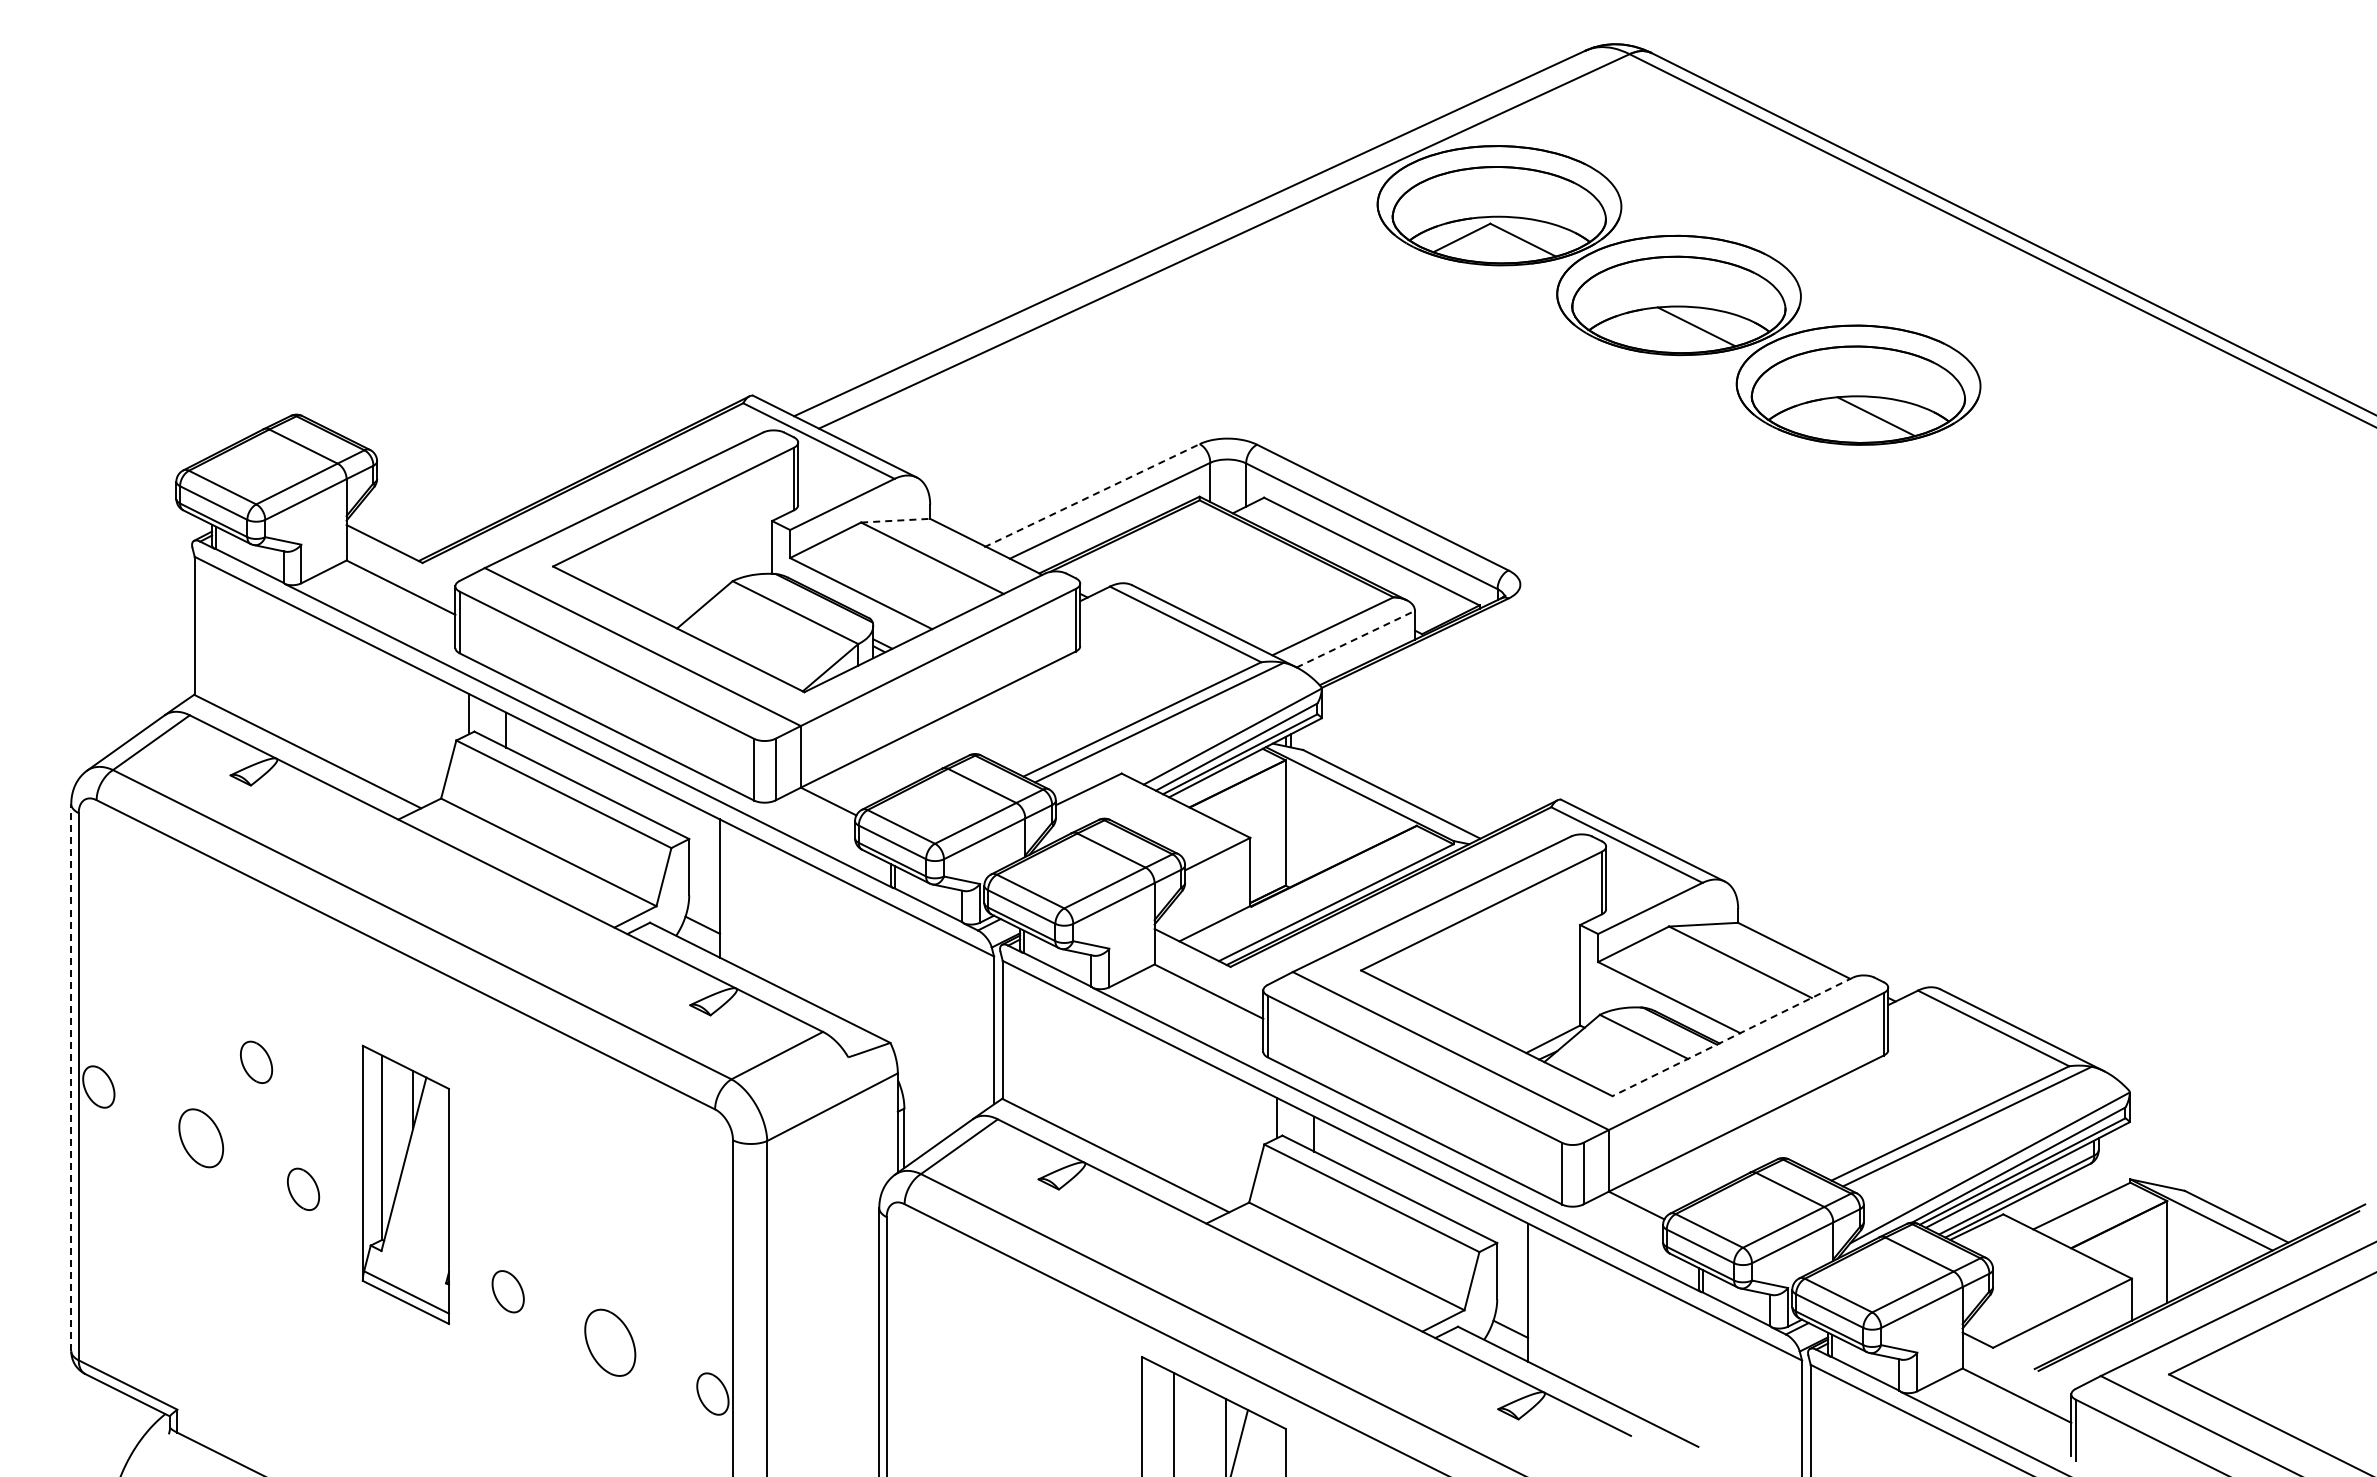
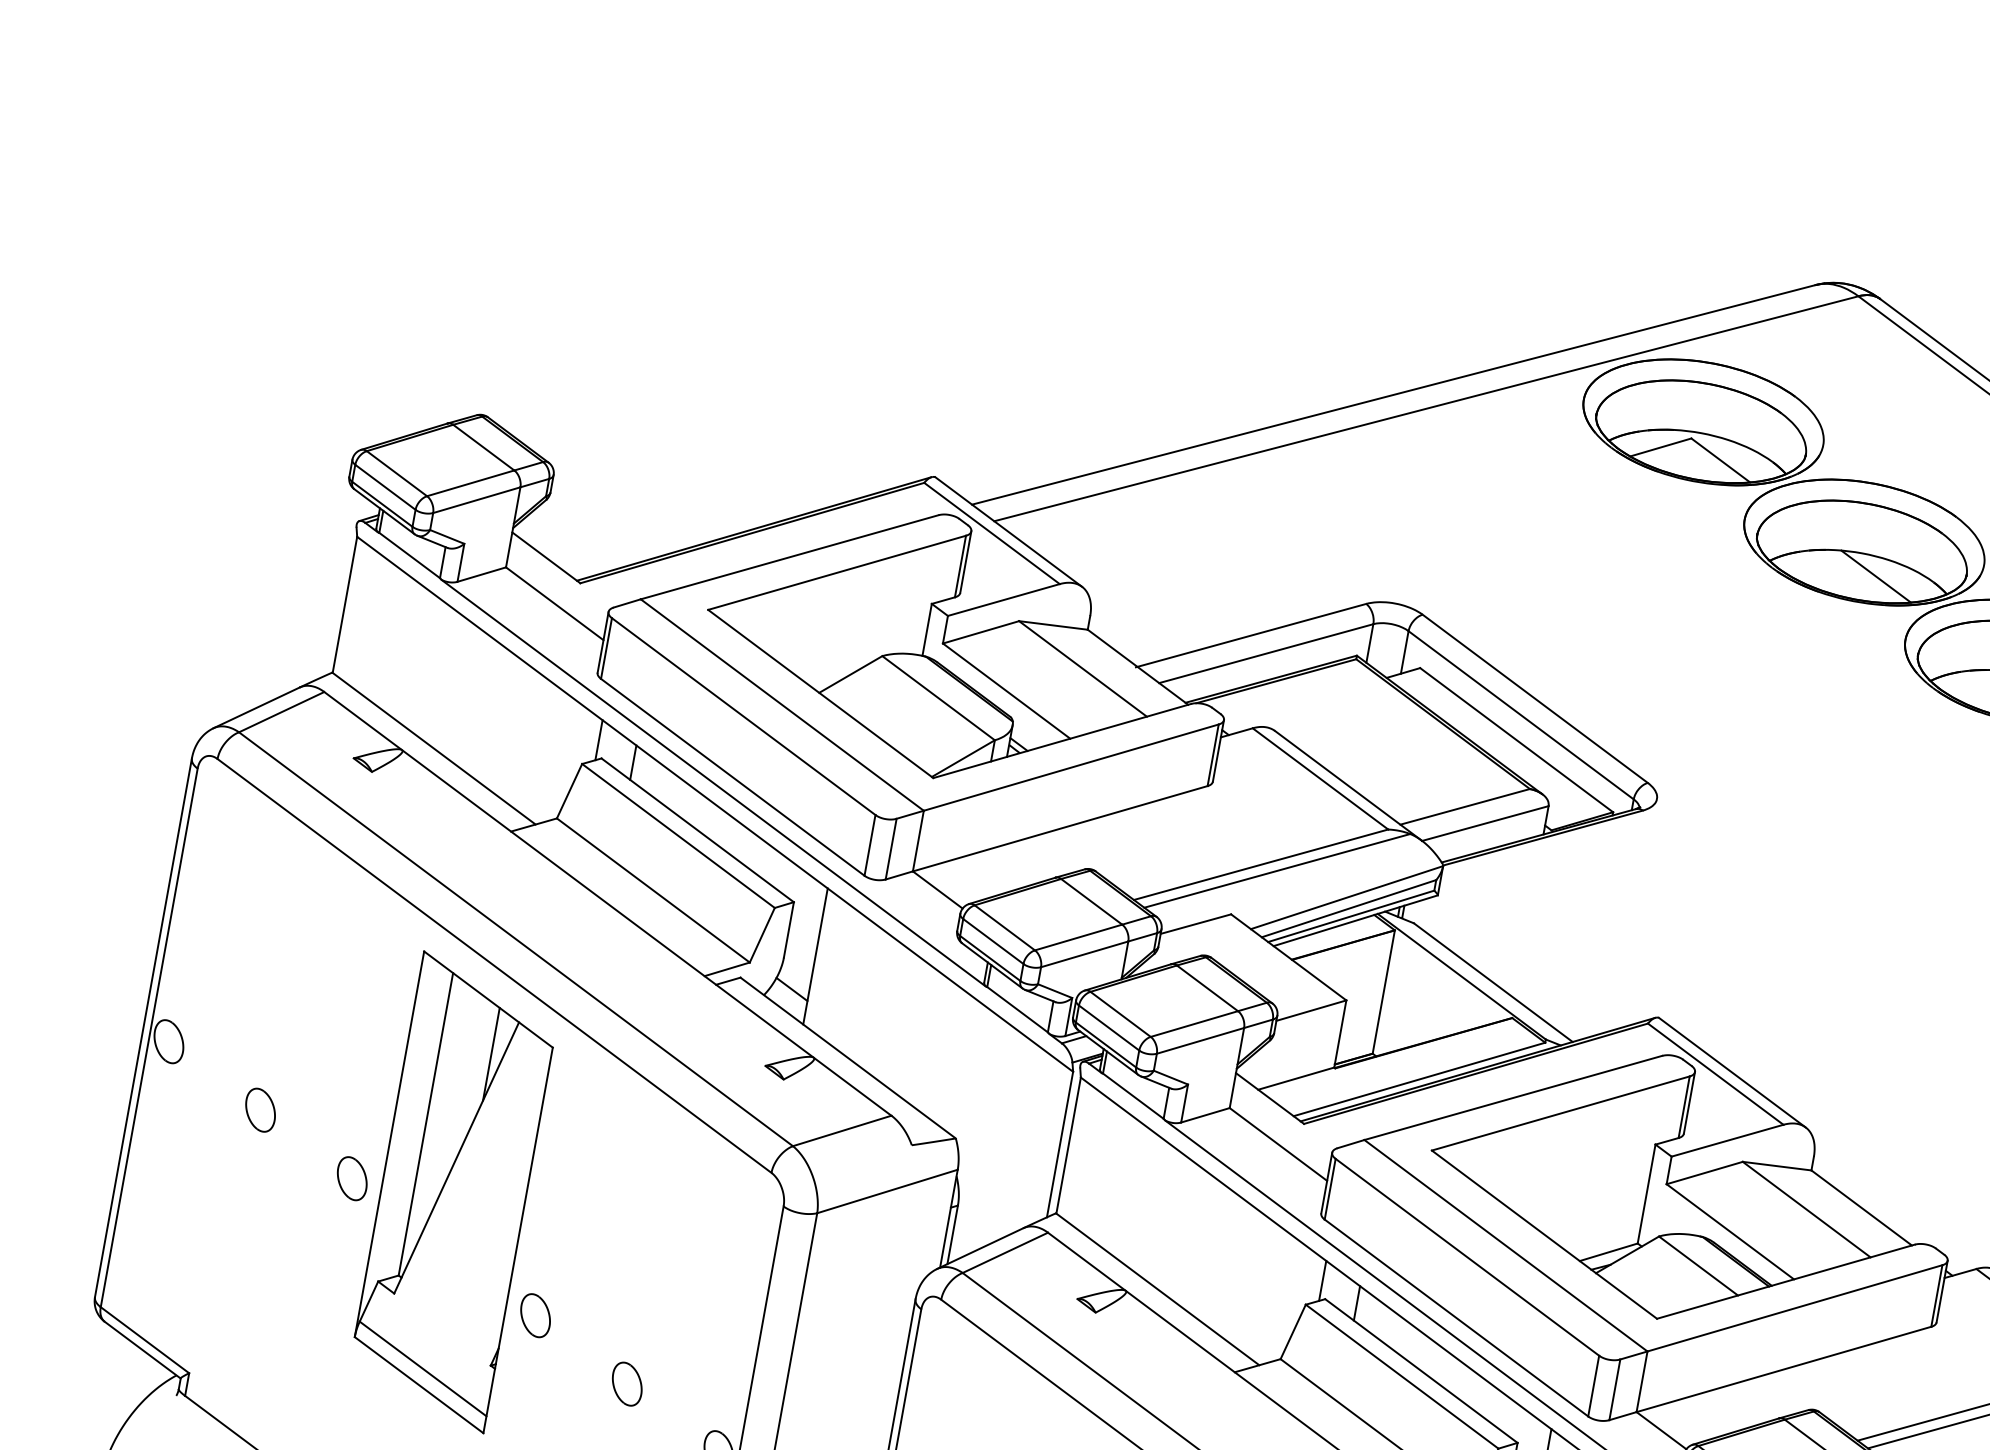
line: (1092, 495) -> (1251, 635), dashed -> solid
line: (895, 520) -> (1053, 625), dashed -> solid
line: (1355, 639) -> (1484, 823), dashed -> solid
line: (1732, 1037) -> (1785, 1282), dashed -> solid
part: (256, 1061) -> (328, 1044), removed
line: (71, 1077) -> (143, 1027), dashed -> solid
part: (200, 1137) -> (260, 1109), size x0.71
part: (405, 1184) -> (453, 1191), size x1.67
part: (610, 1342) -> (627, 1383), size x0.62

